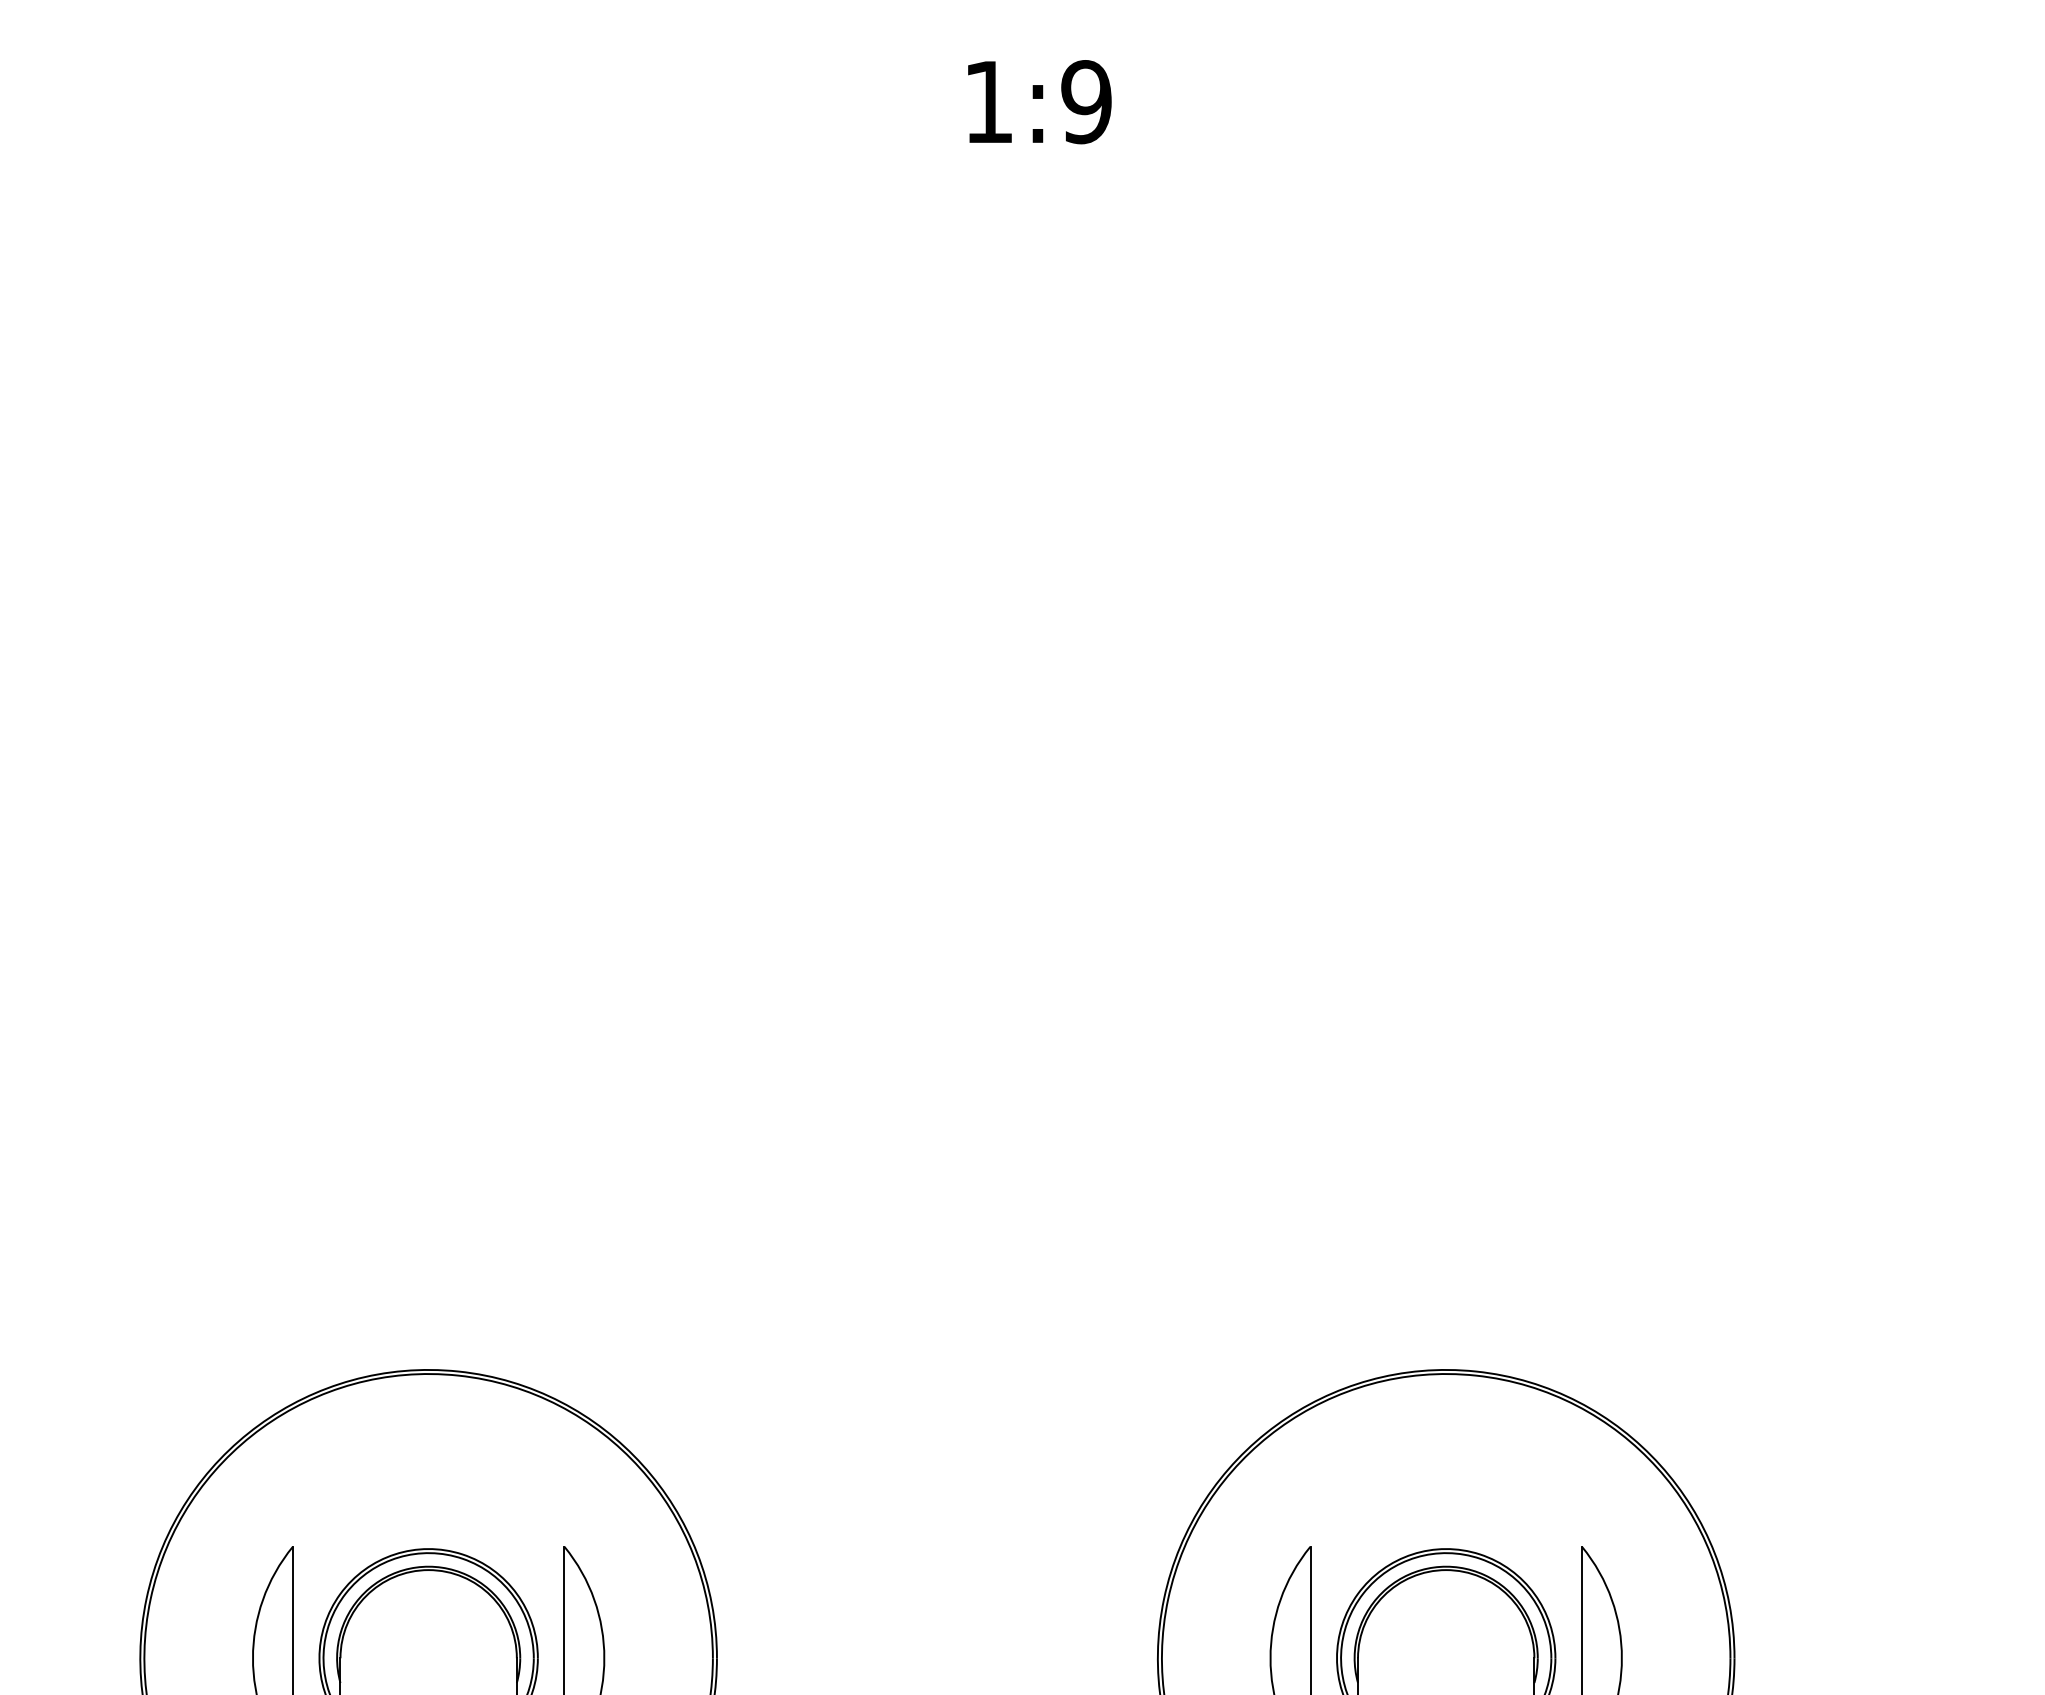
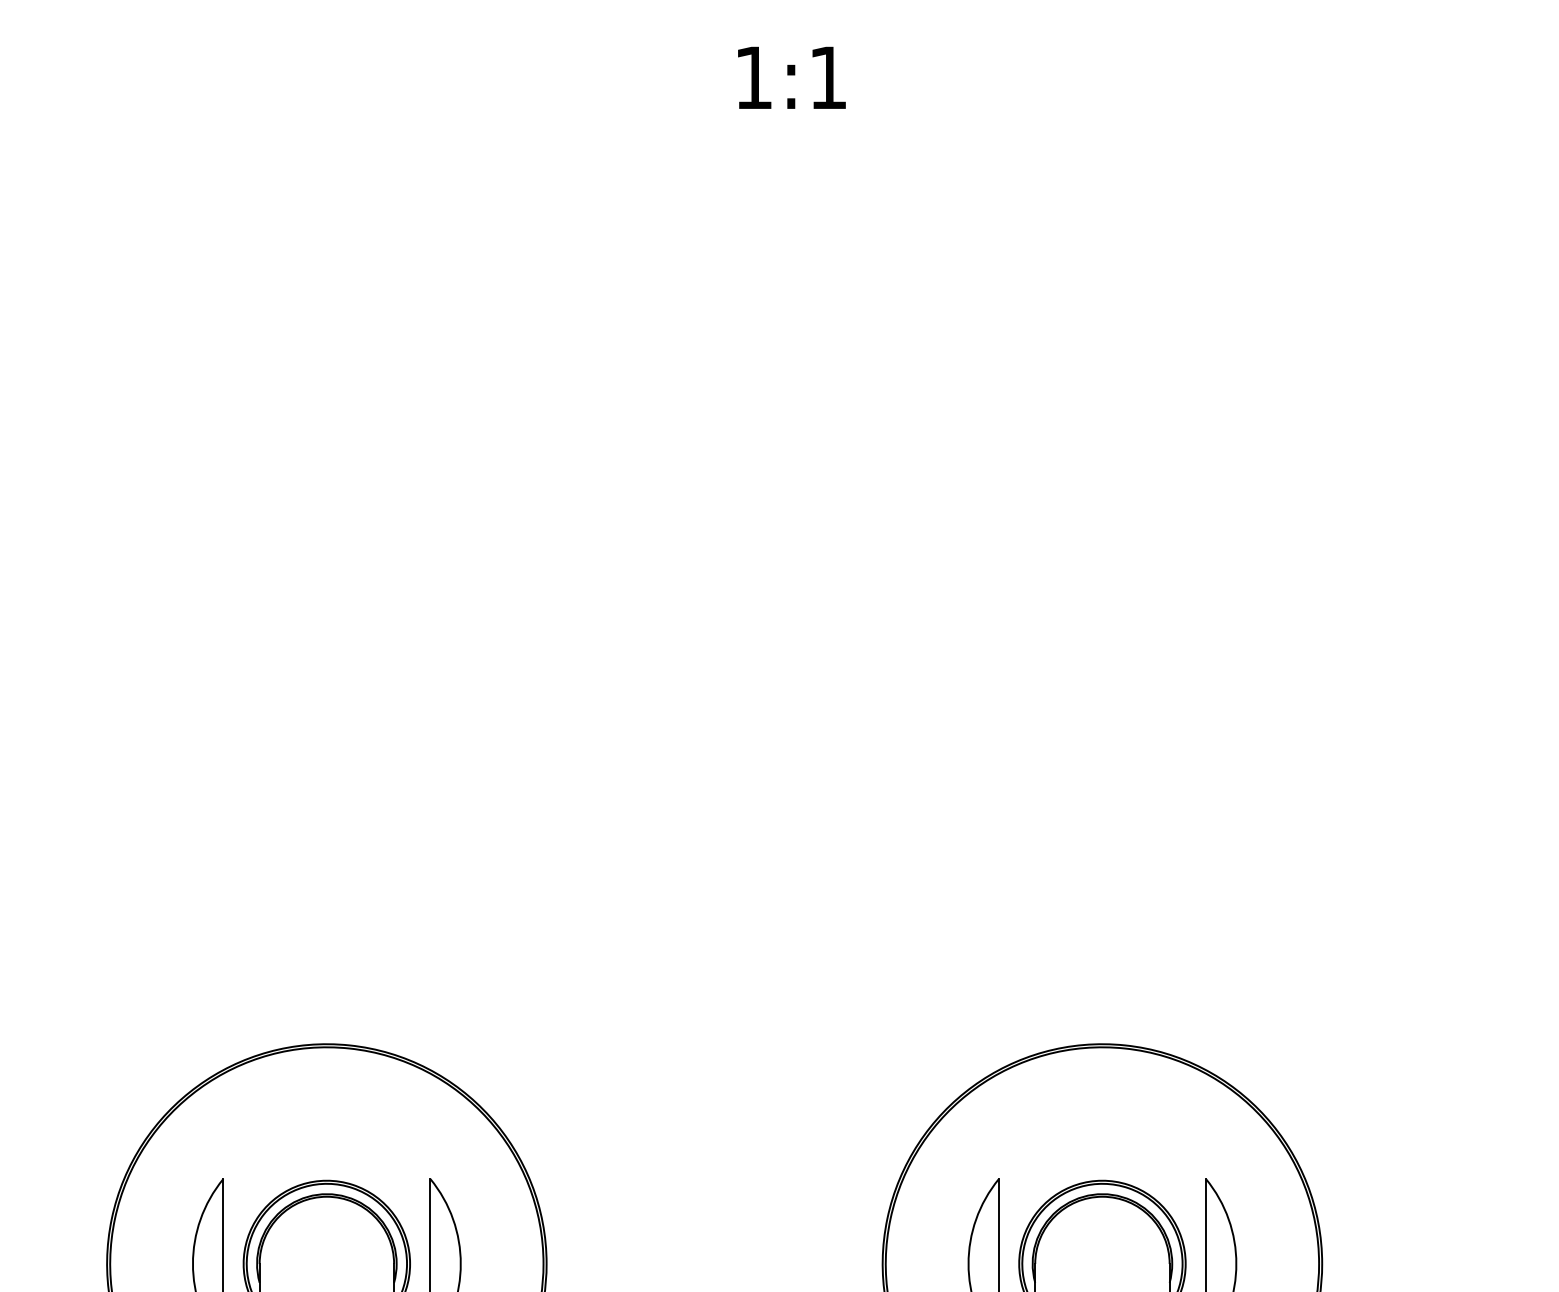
text: (1086, 102) -> (828, 78), 1:9 -> 1:1

